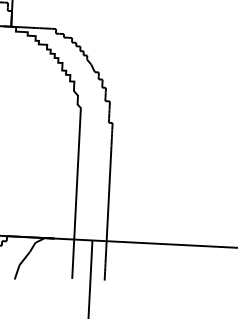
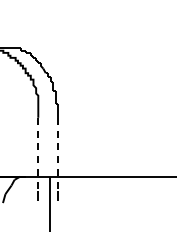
line: (76, 203) -> (38, 154), solid -> dashed
line: (108, 205) -> (58, 154), solid -> dashed

